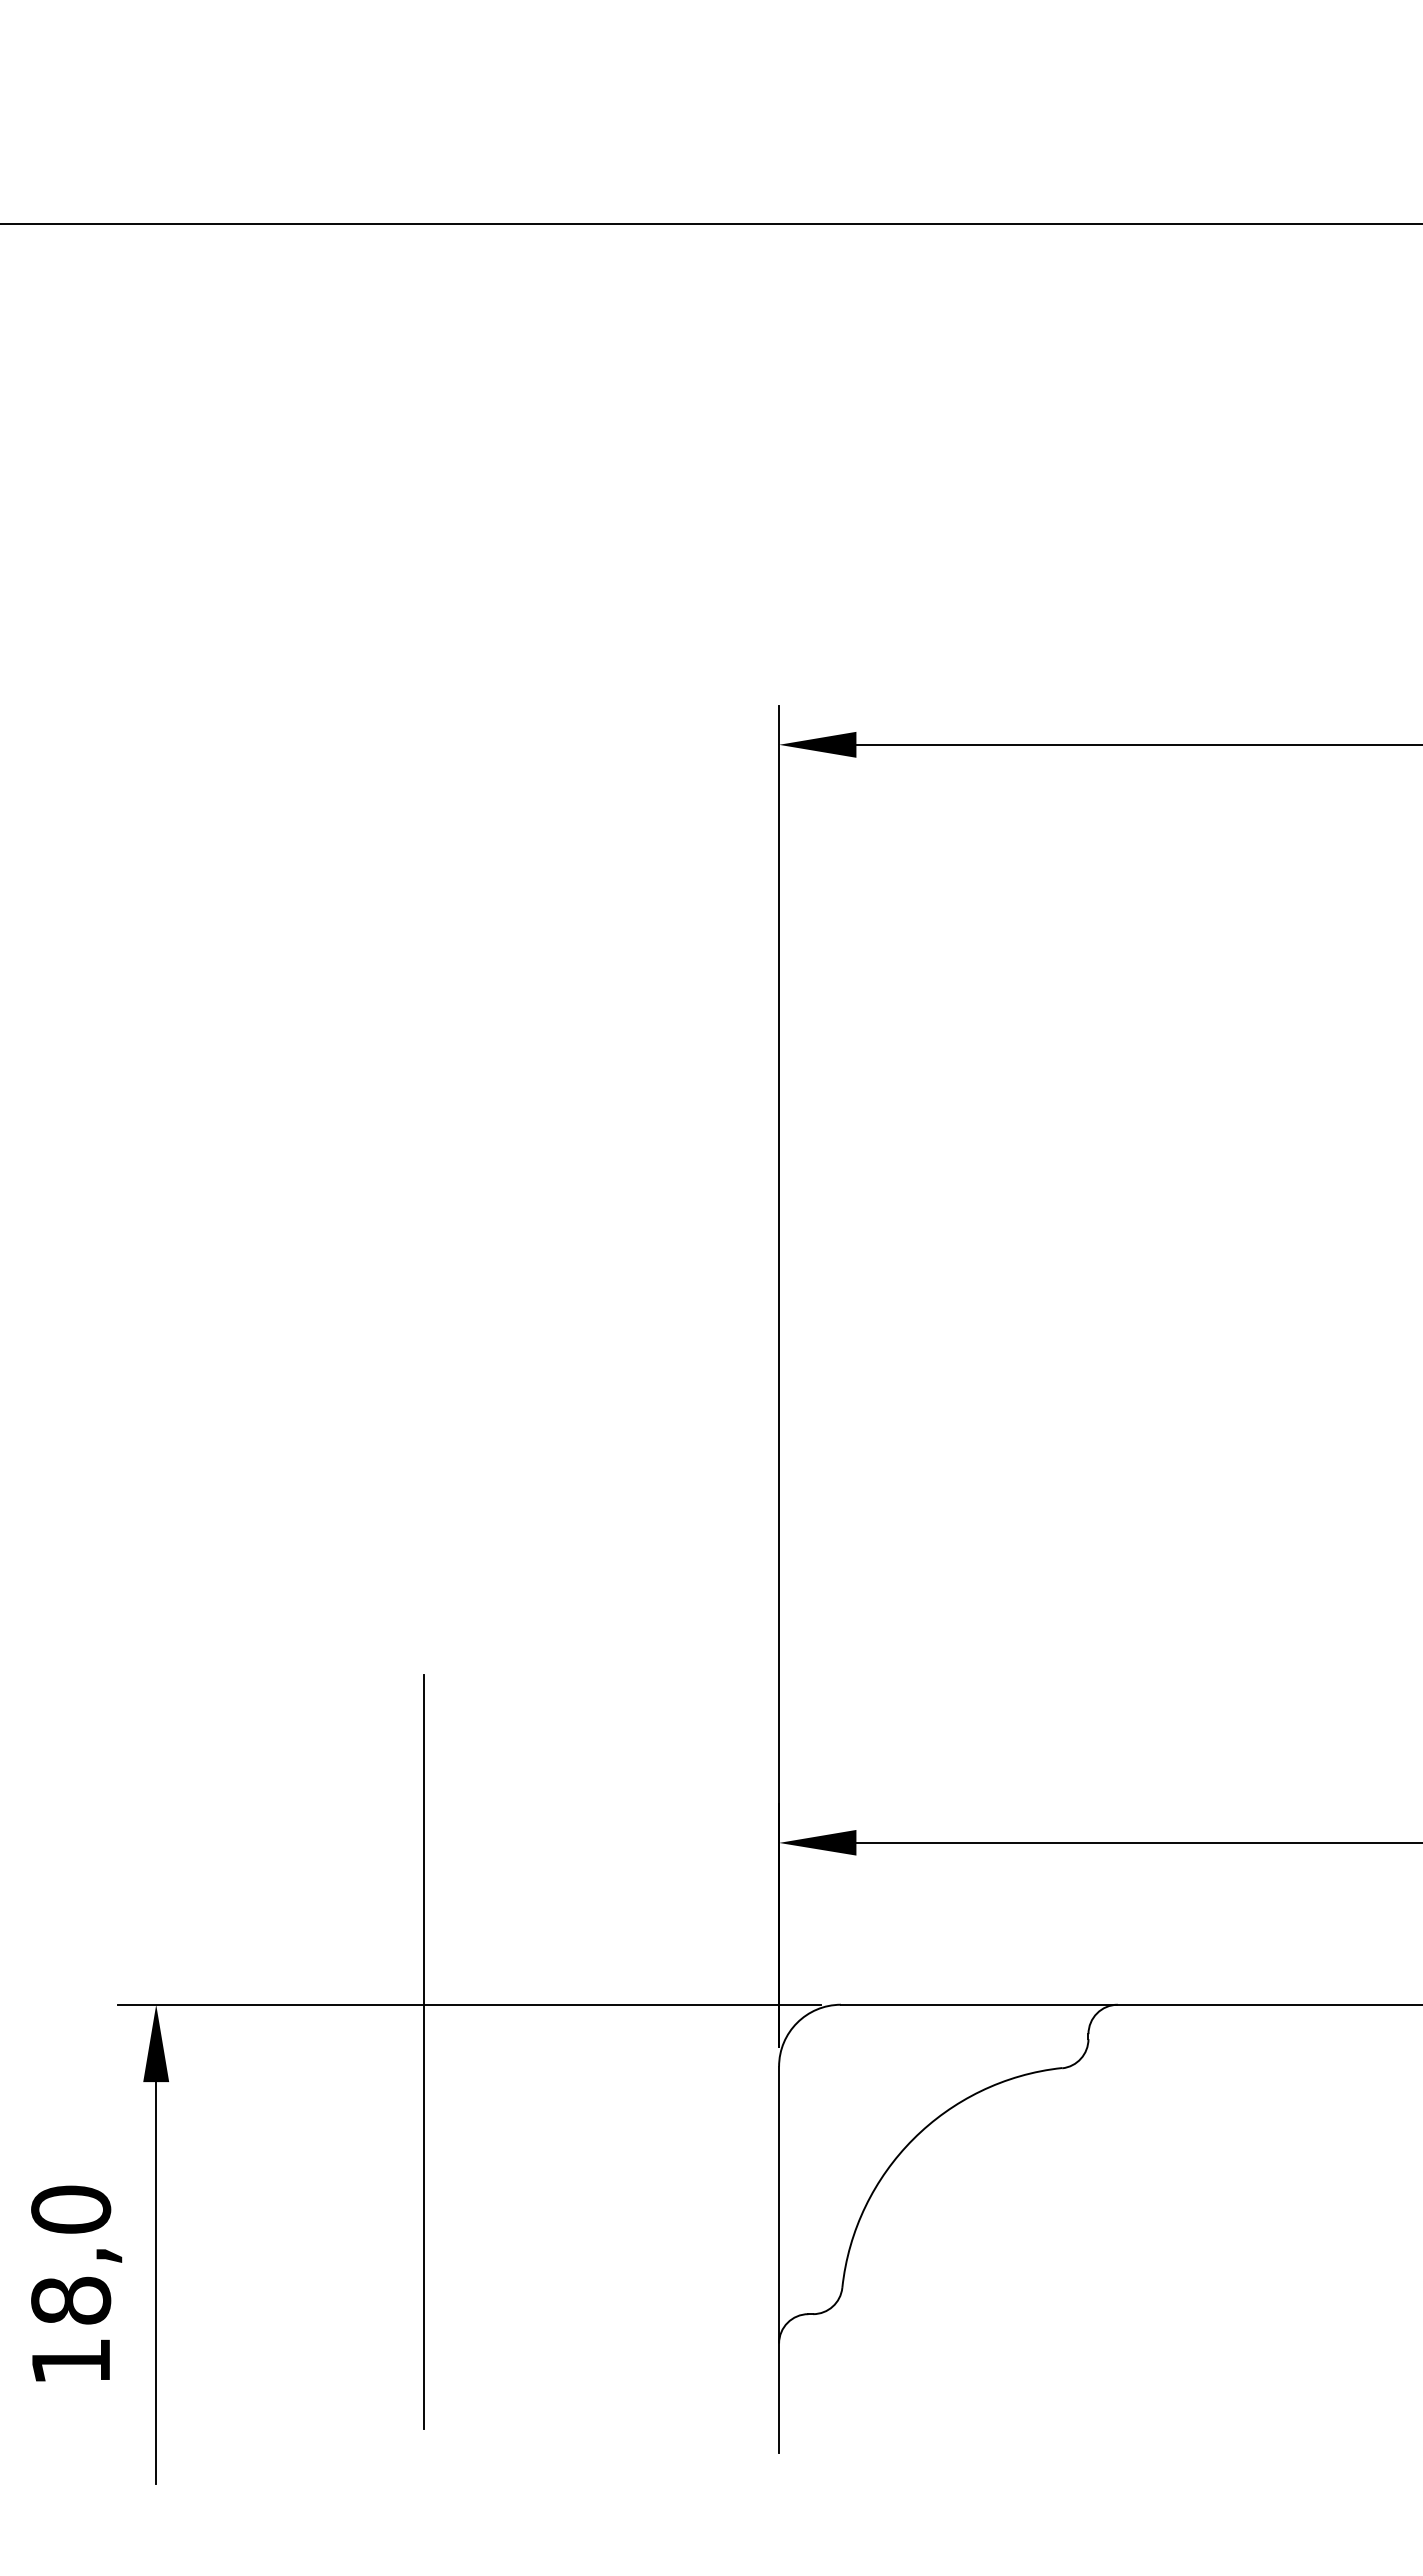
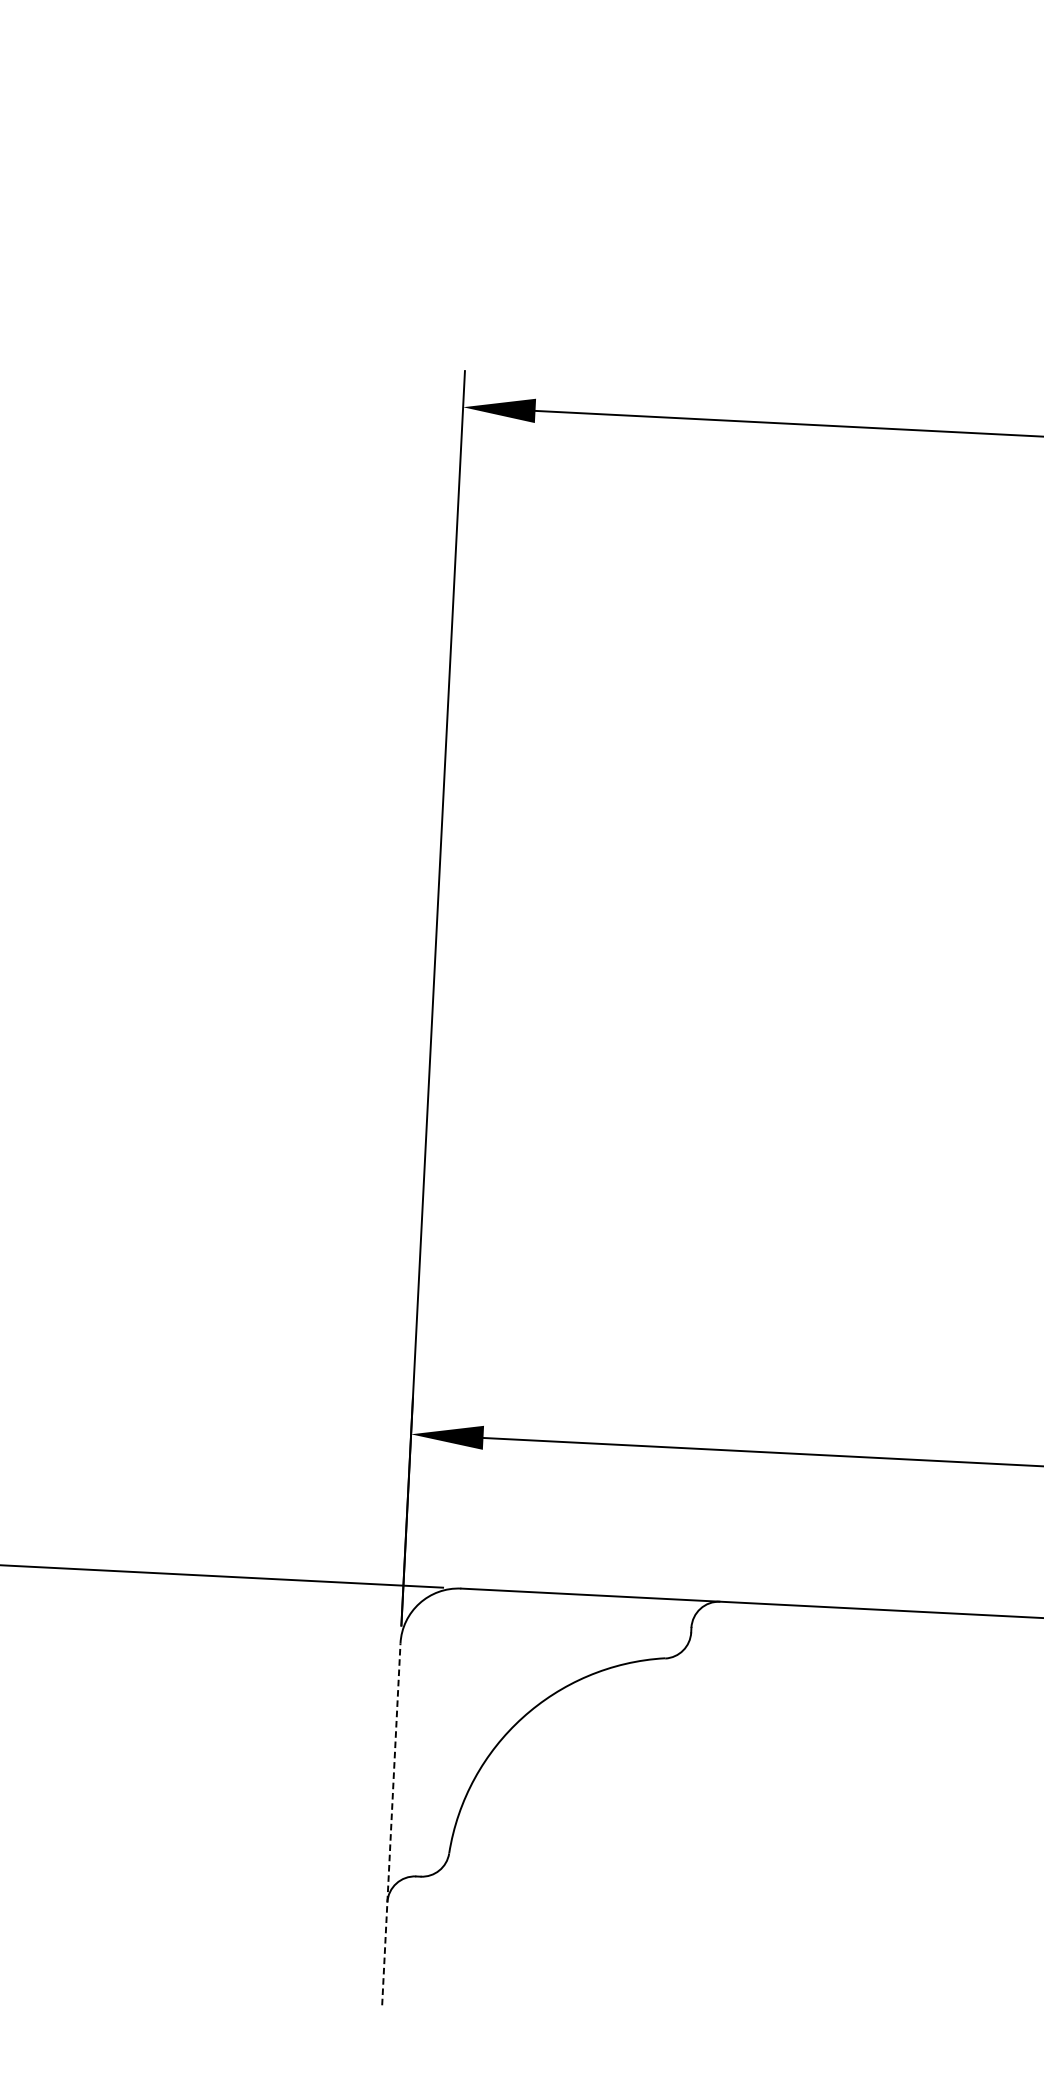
line: (423, 2051) -> (68, 1612), removed
line: (779, 2259) -> (391, 1823), solid -> dashed

